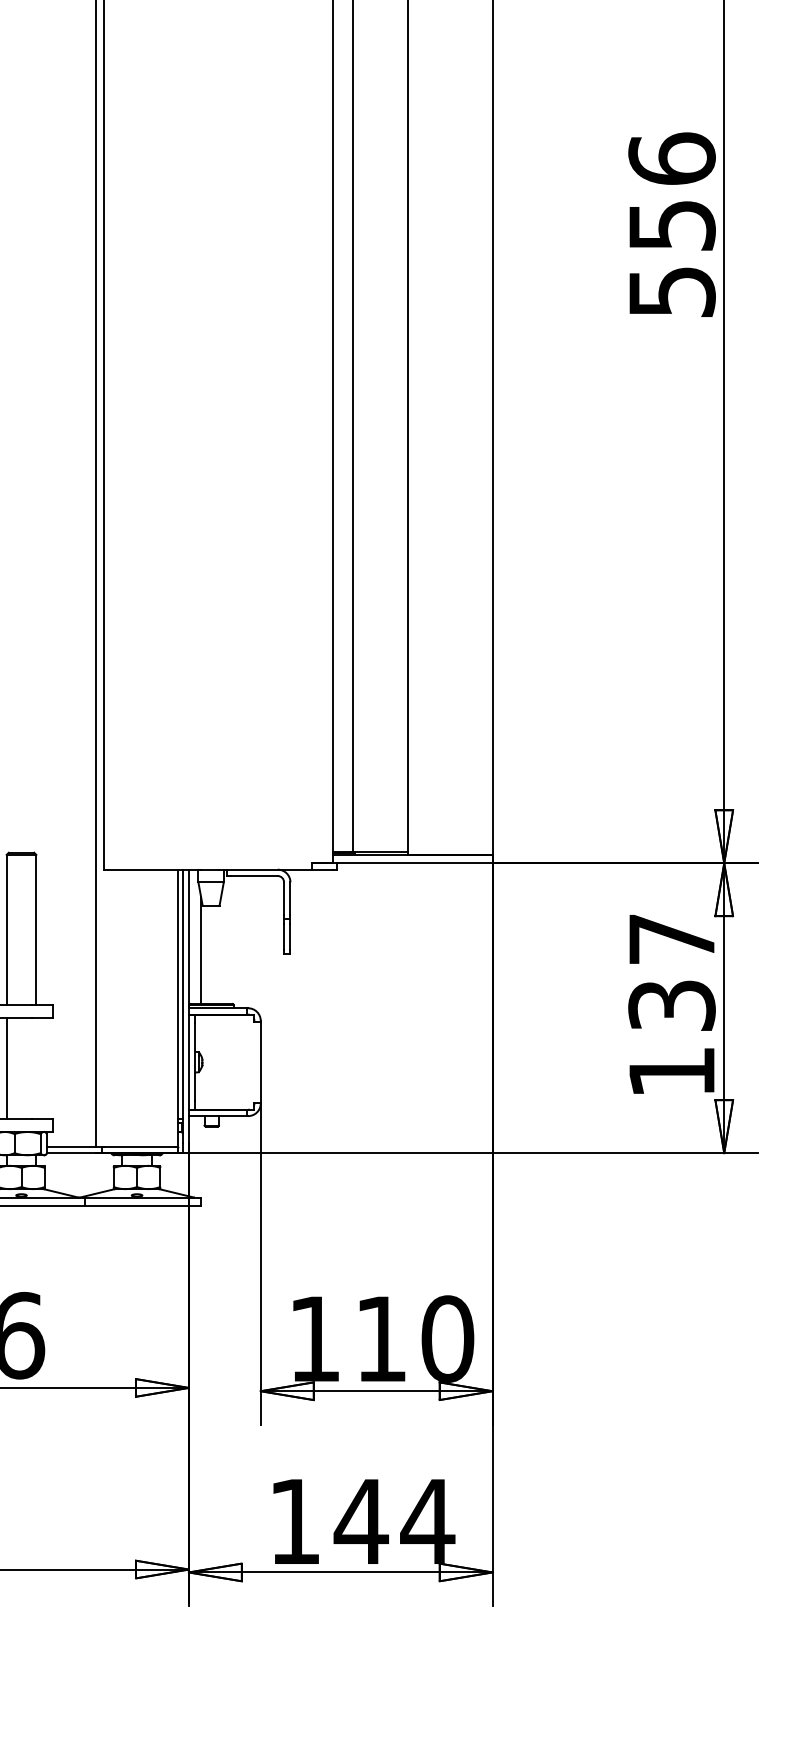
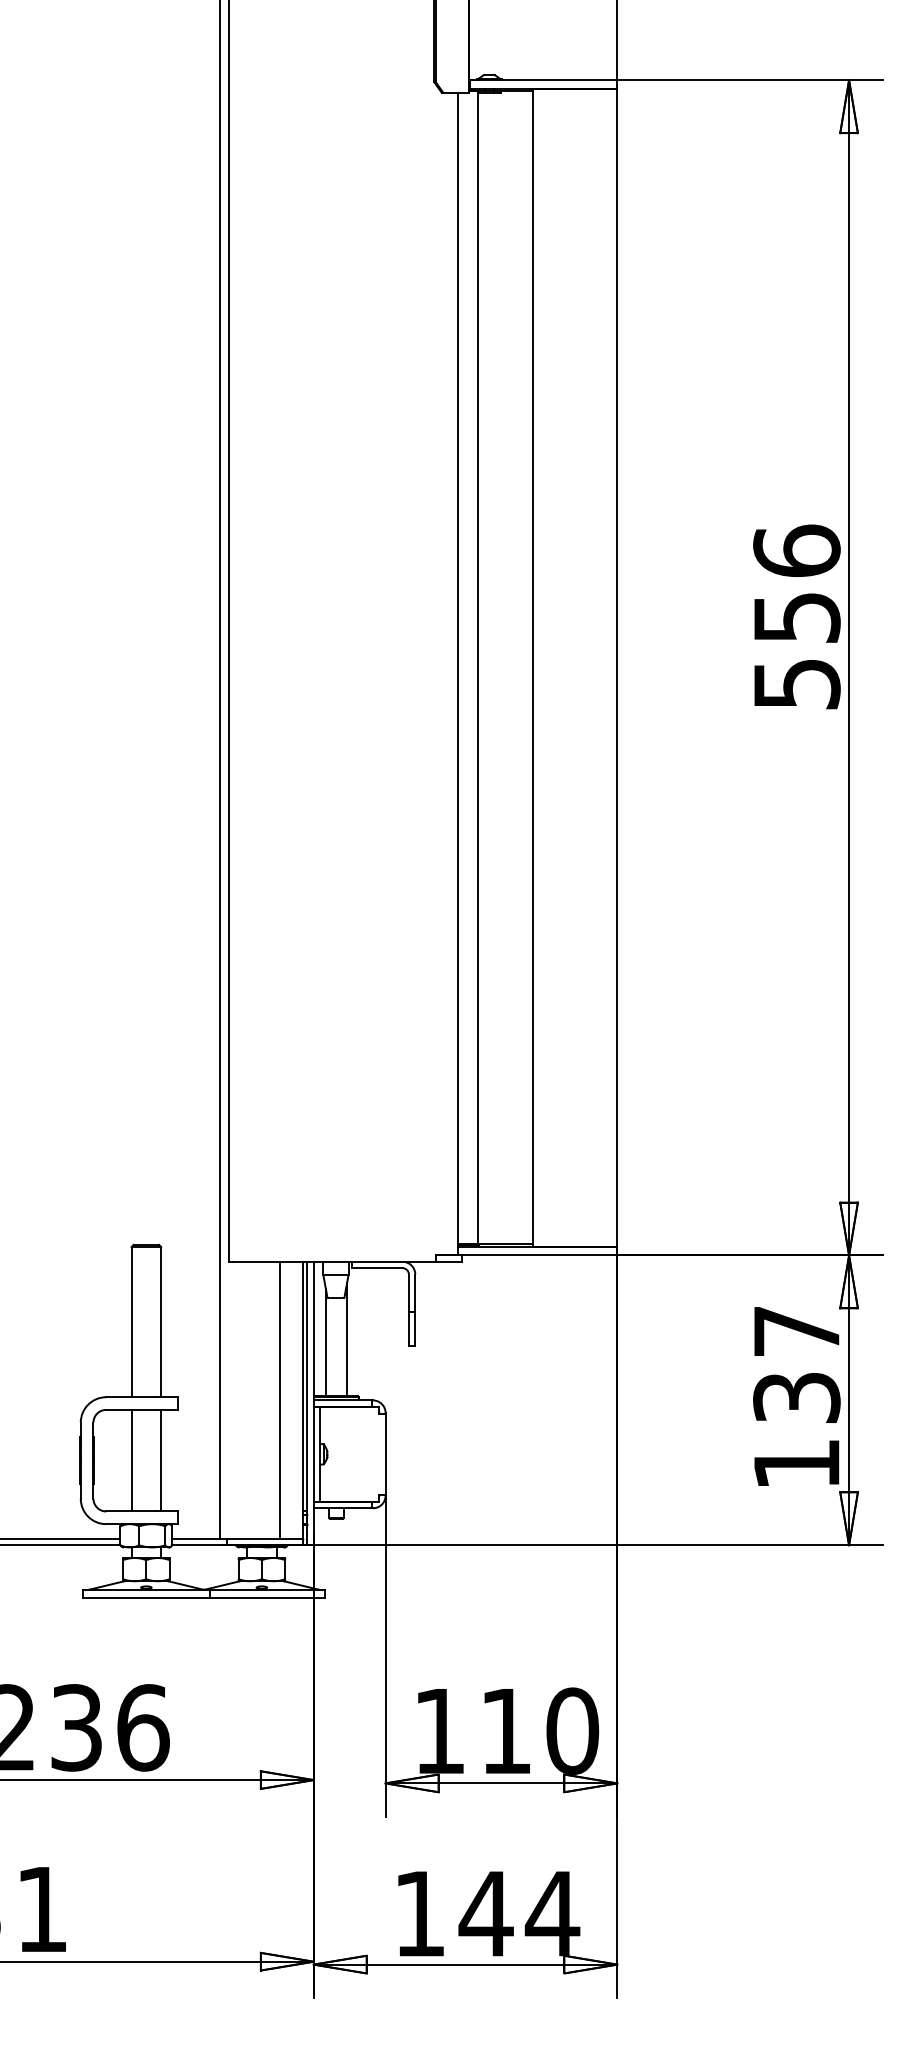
line: (222, 947) -> (347, 1339), added
line: (155, 1007) -> (280, 1399), added
line: (36, 1068) -> (161, 1460), added

